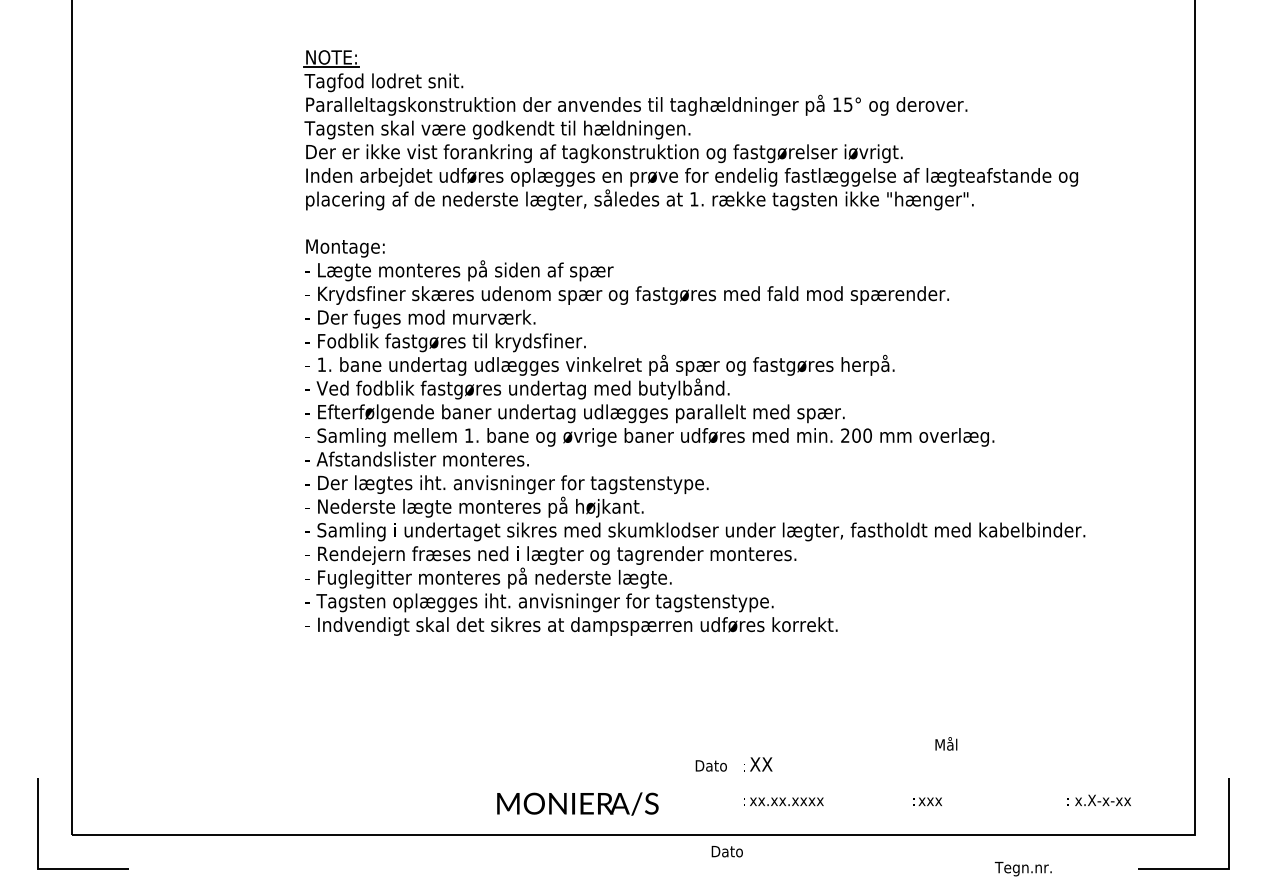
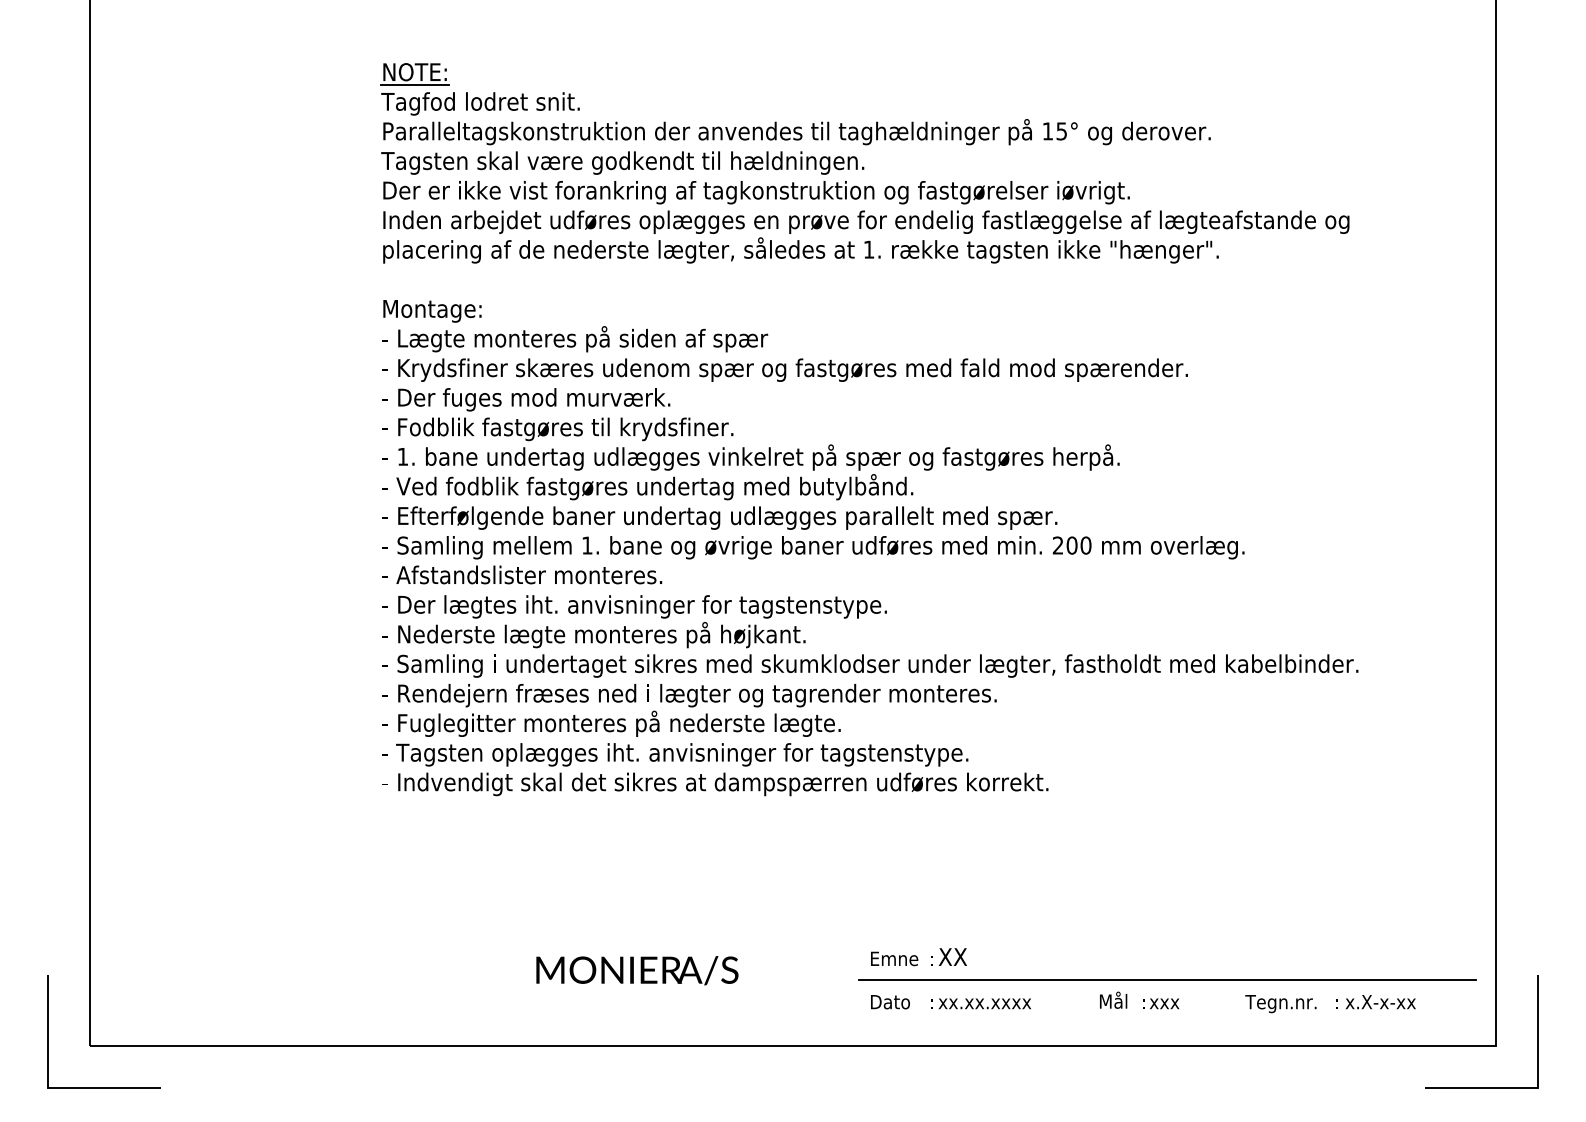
text: (946, 743) -> (1113, 999), moved
text: (715, 765) -> (895, 958), Dato -> Emne
line: (932, 783) -> (1167, 980), added
text: (577, 803) -> (637, 970), moved
text: (727, 851) -> (890, 1002), moved
text: (1023, 869) -> (1280, 1004), moved

